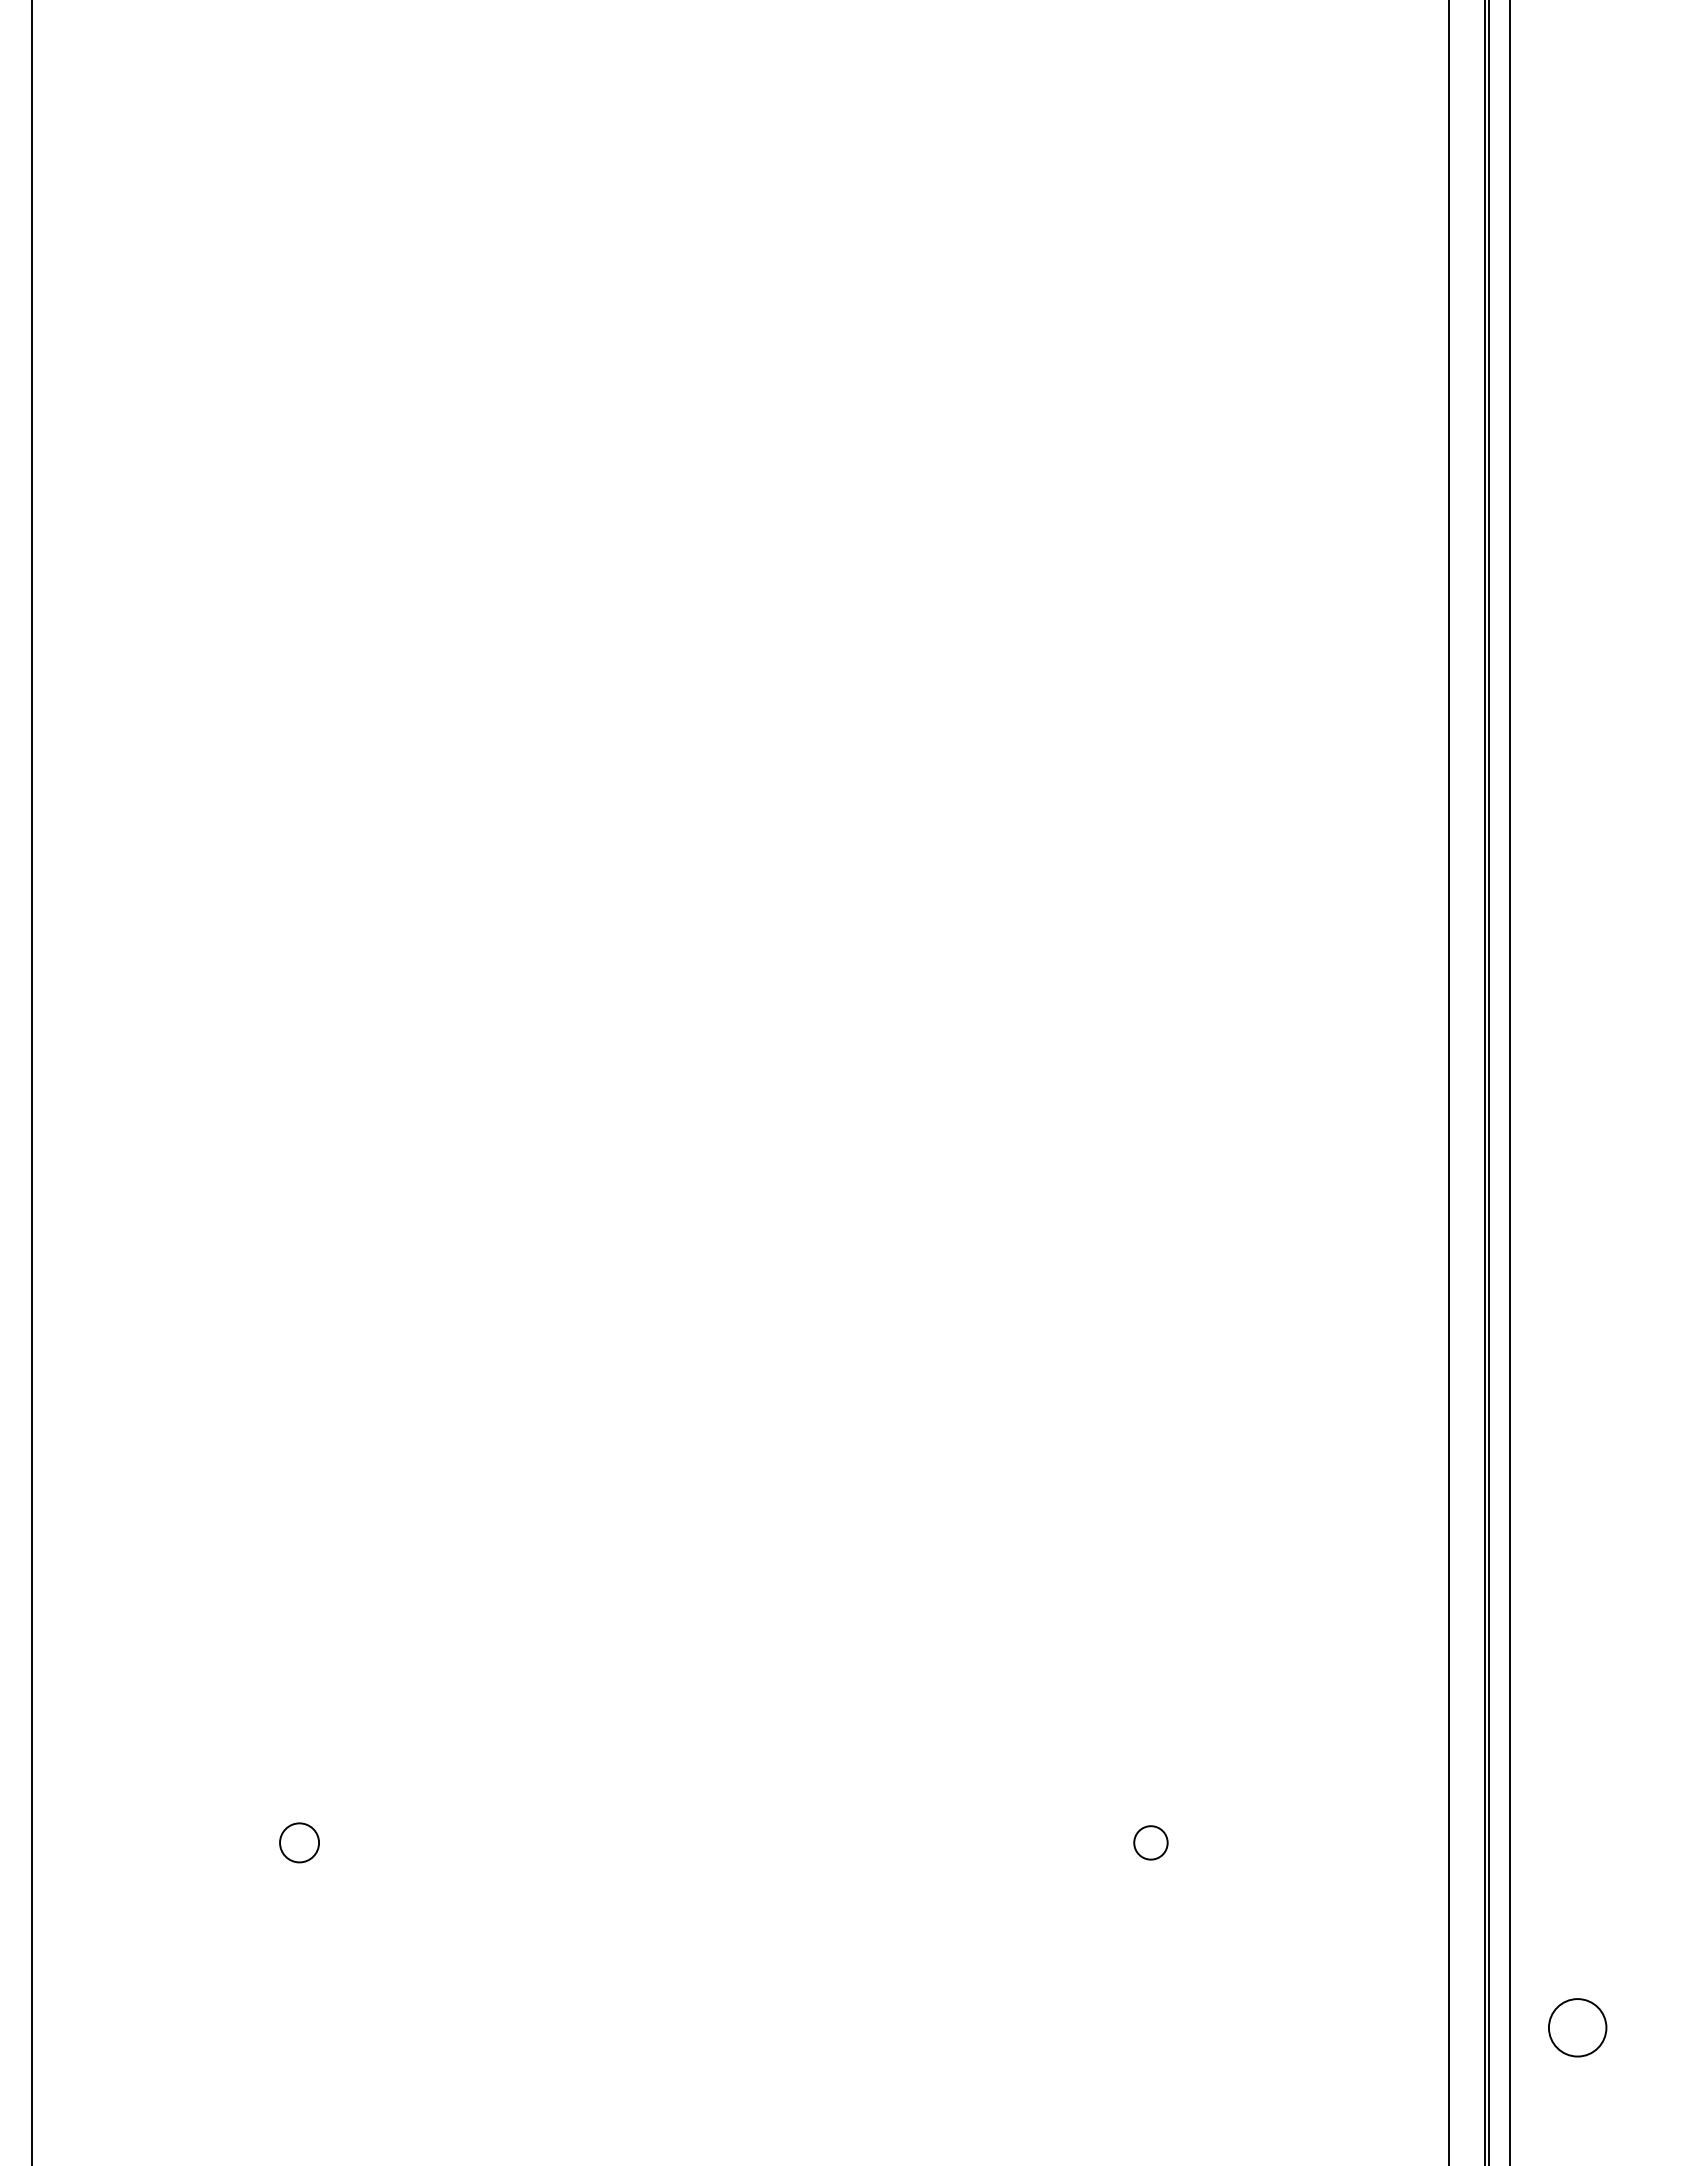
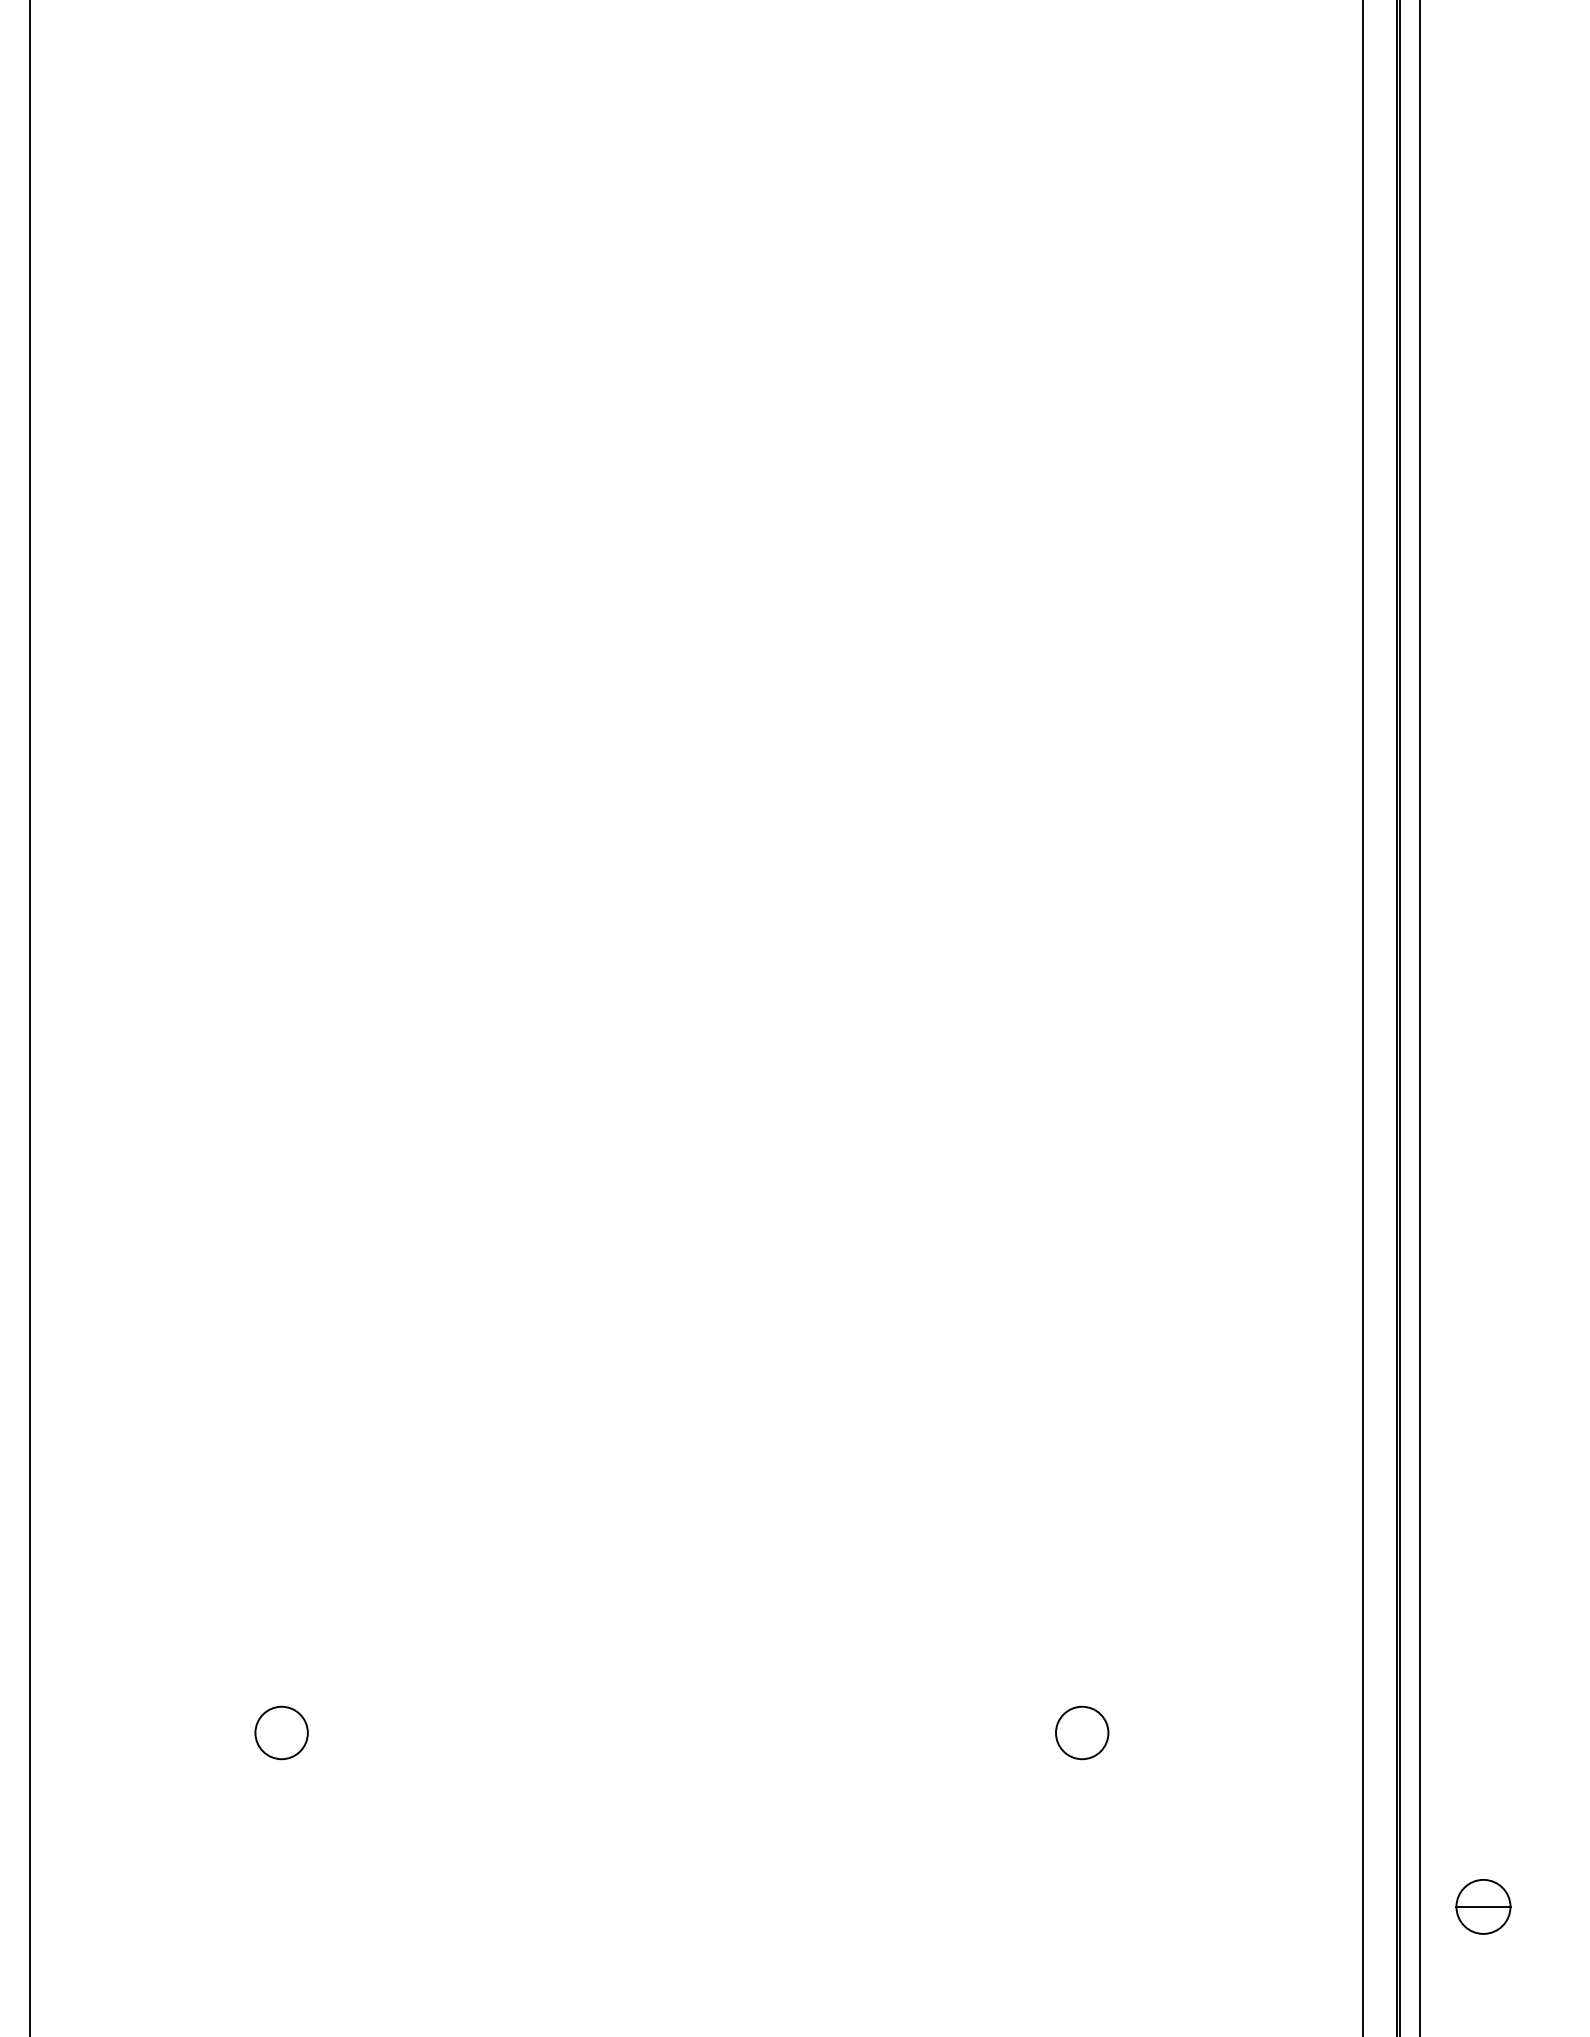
circle: (299, 1842) -> (281, 1732), size x1.43
circle: (1150, 1842) -> (1081, 1732), size x1.67
line: (1577, 2028) -> (1483, 1907), added

